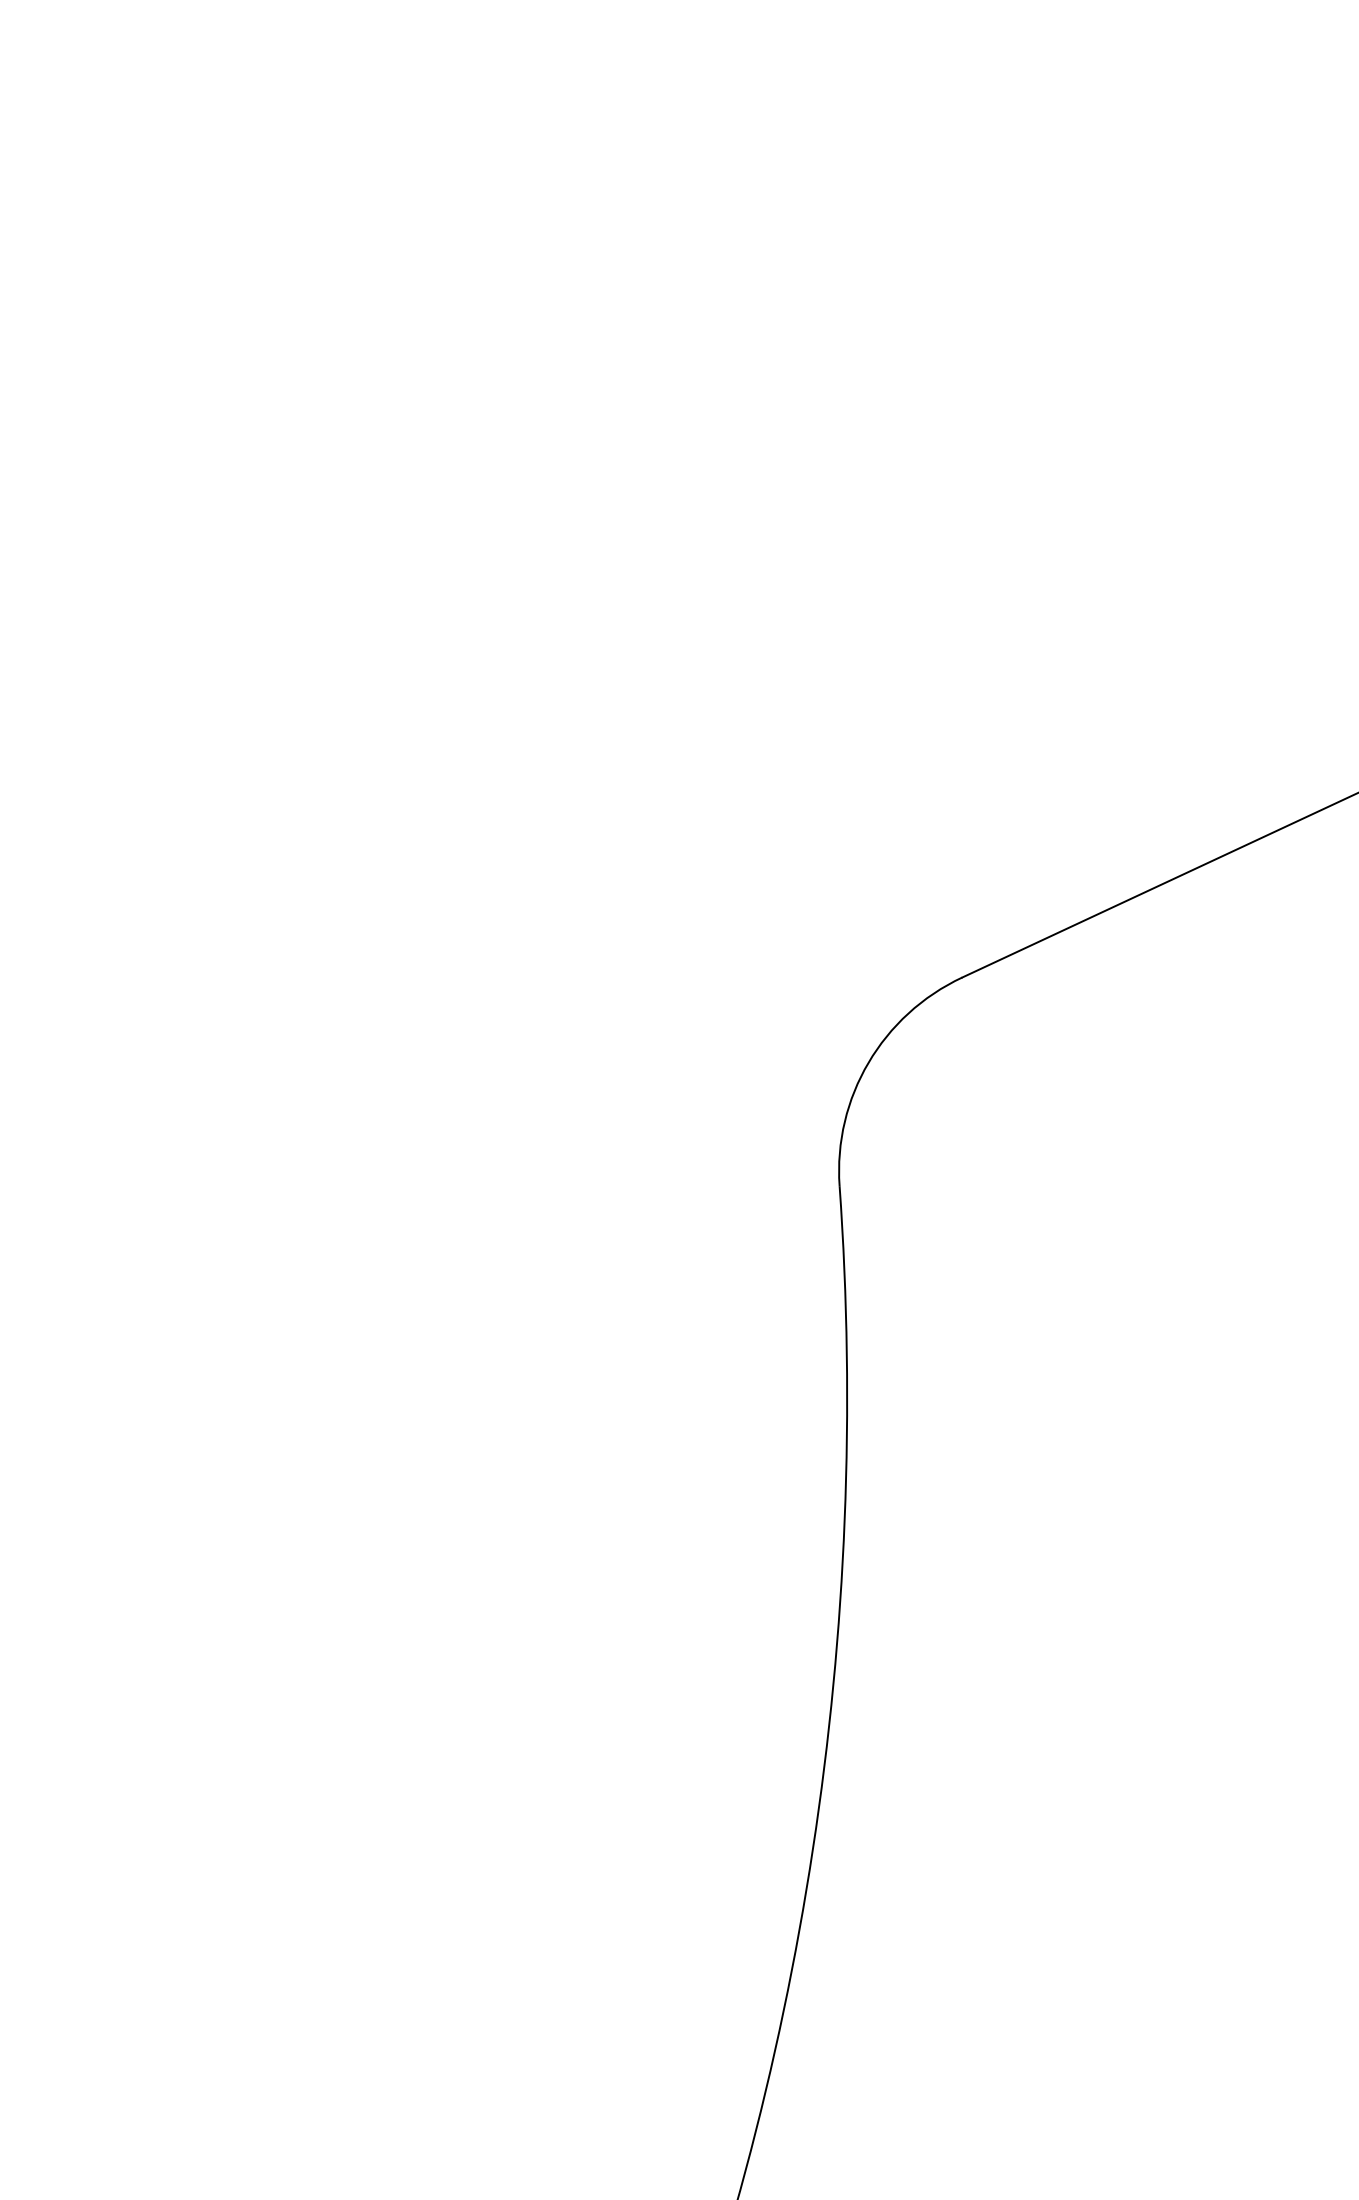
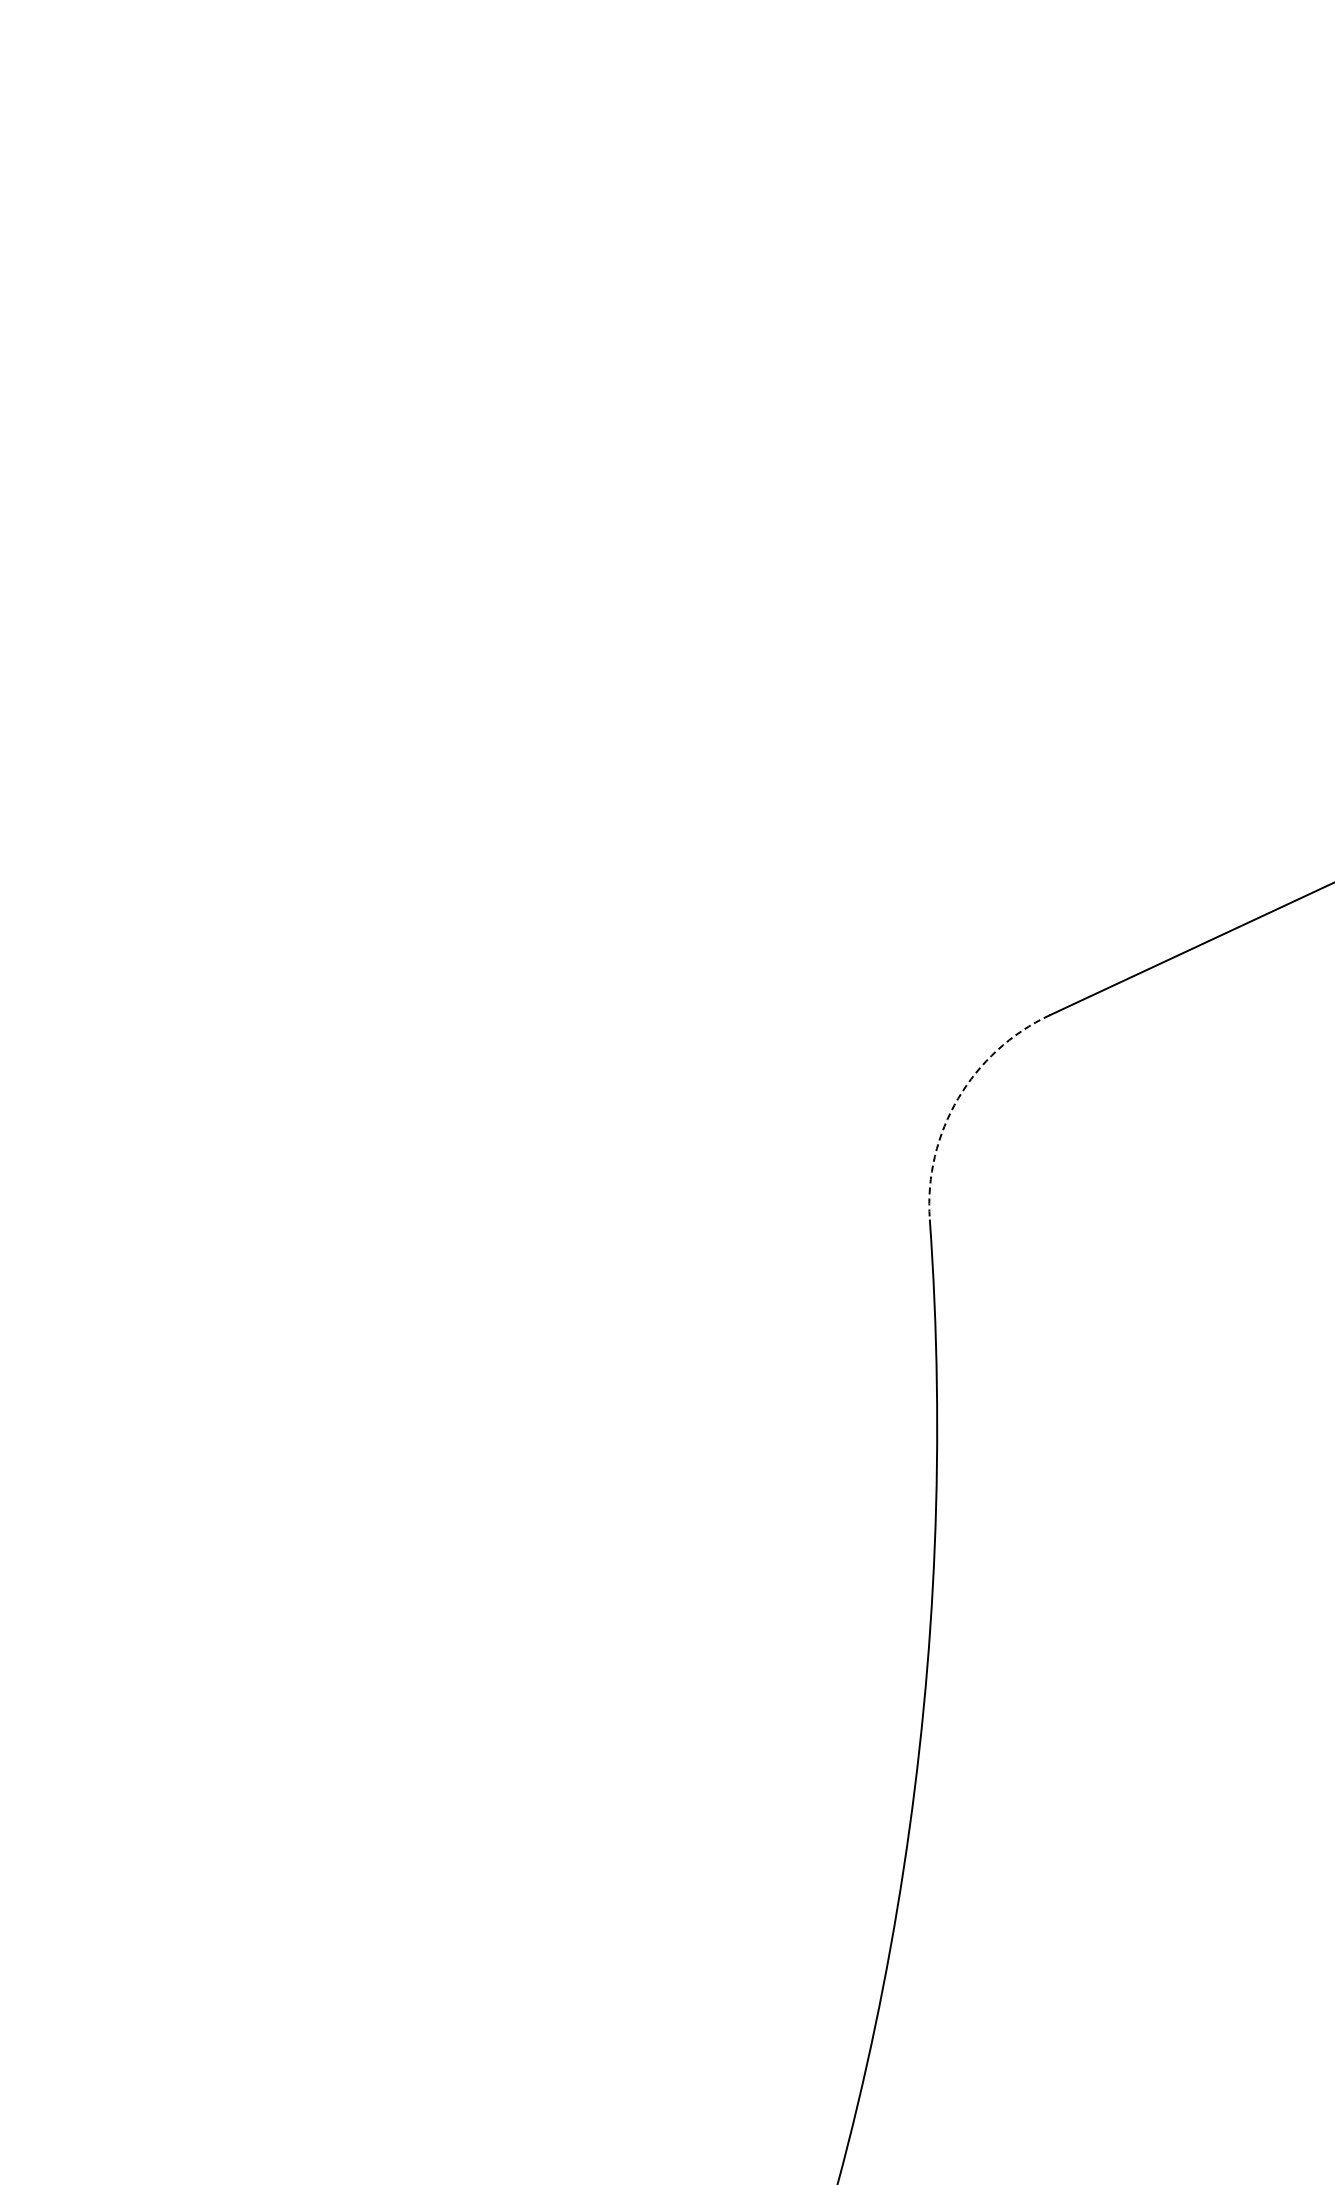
arc: (868, 1062) -> (958, 1098), solid -> dashed

